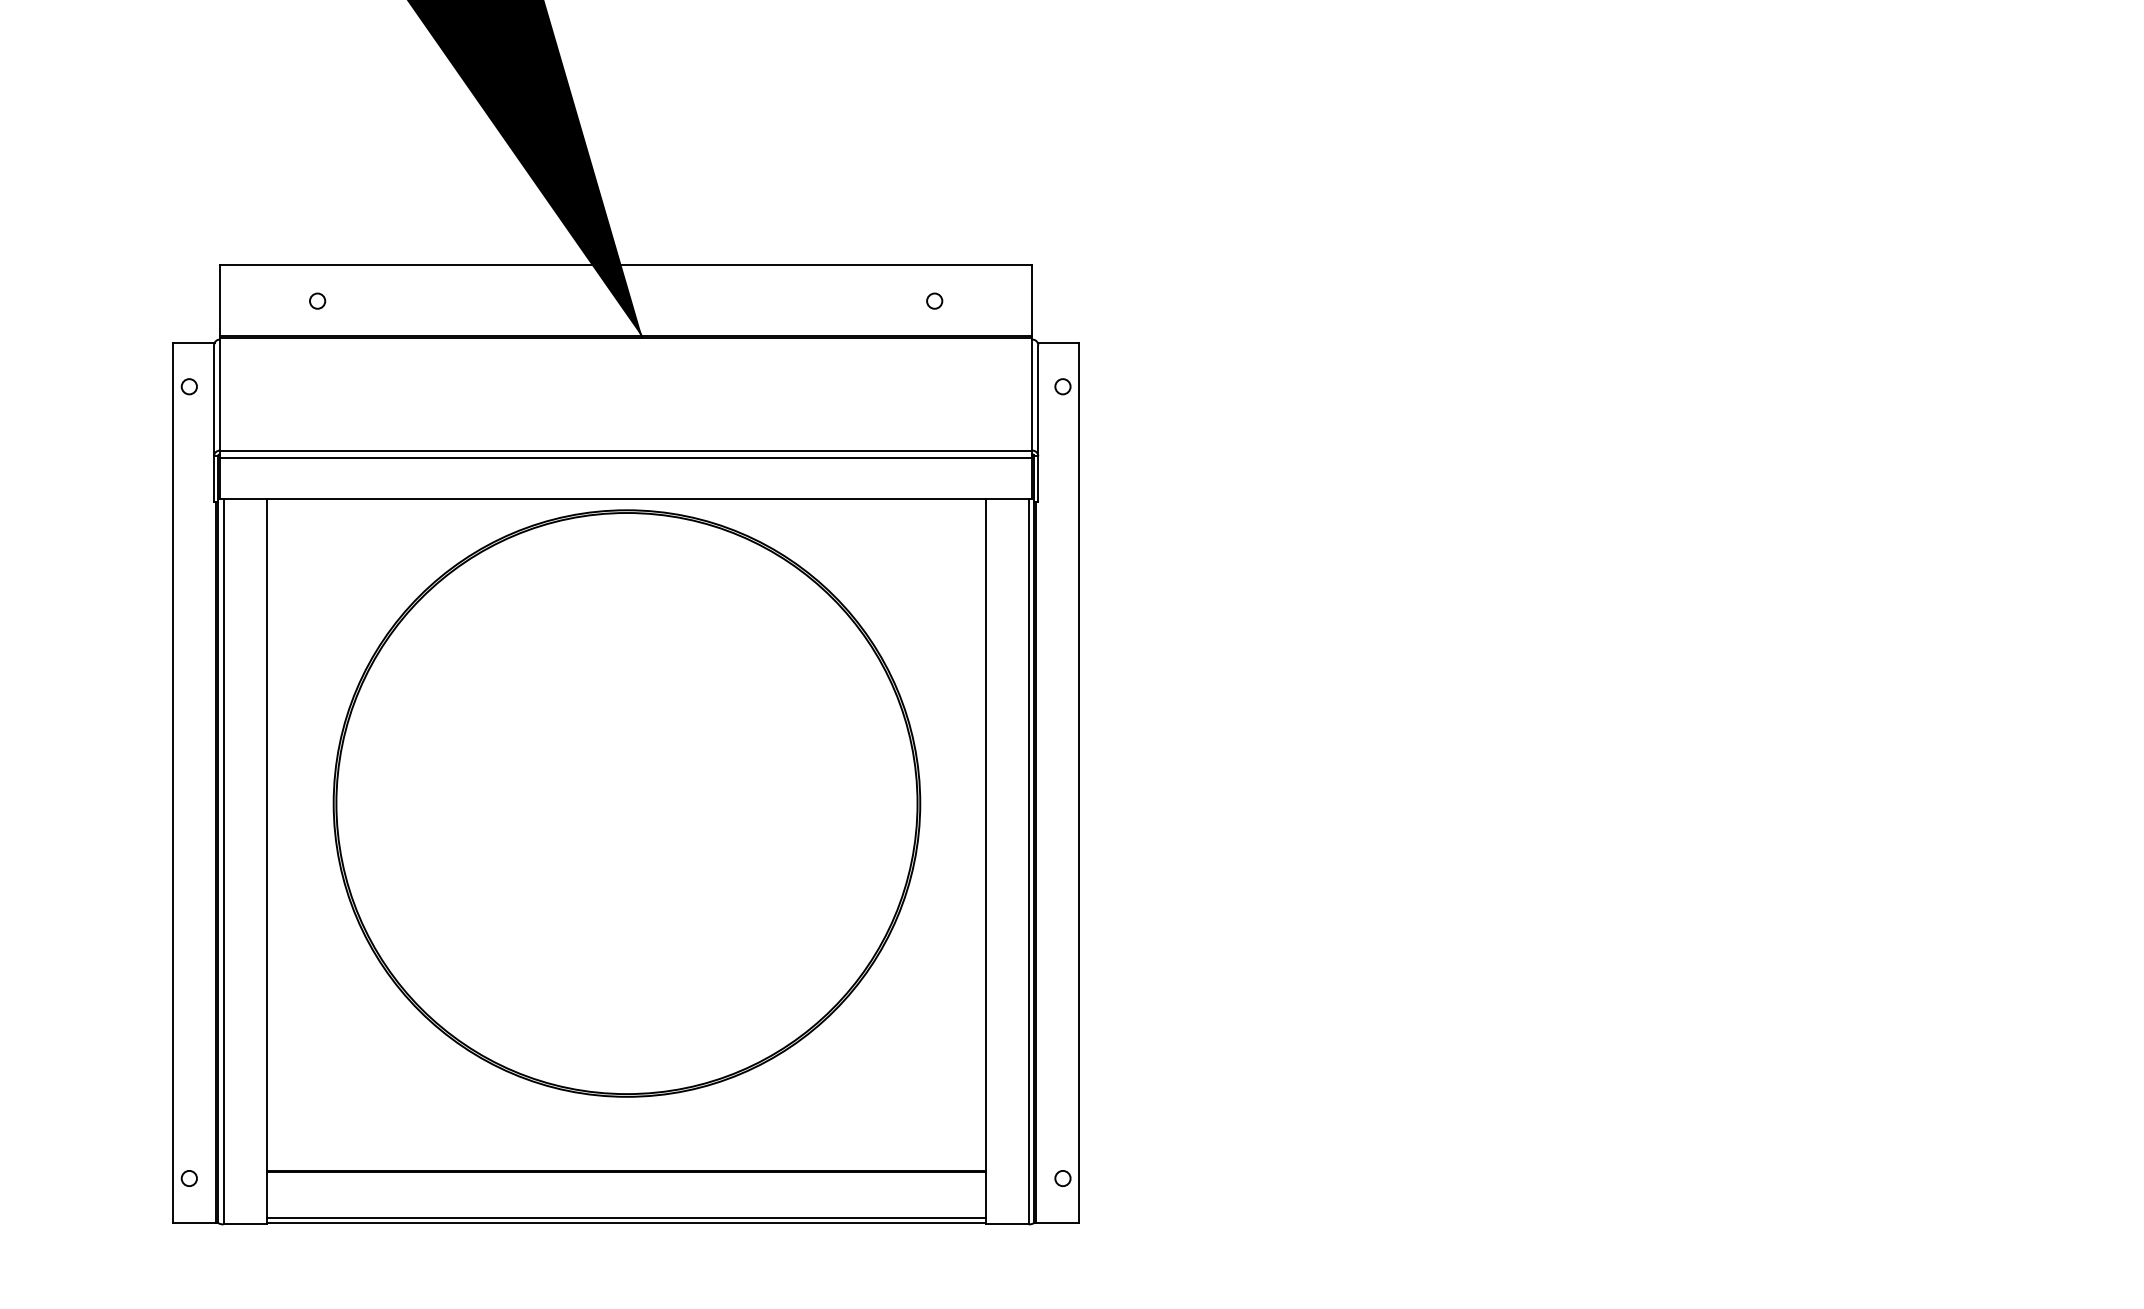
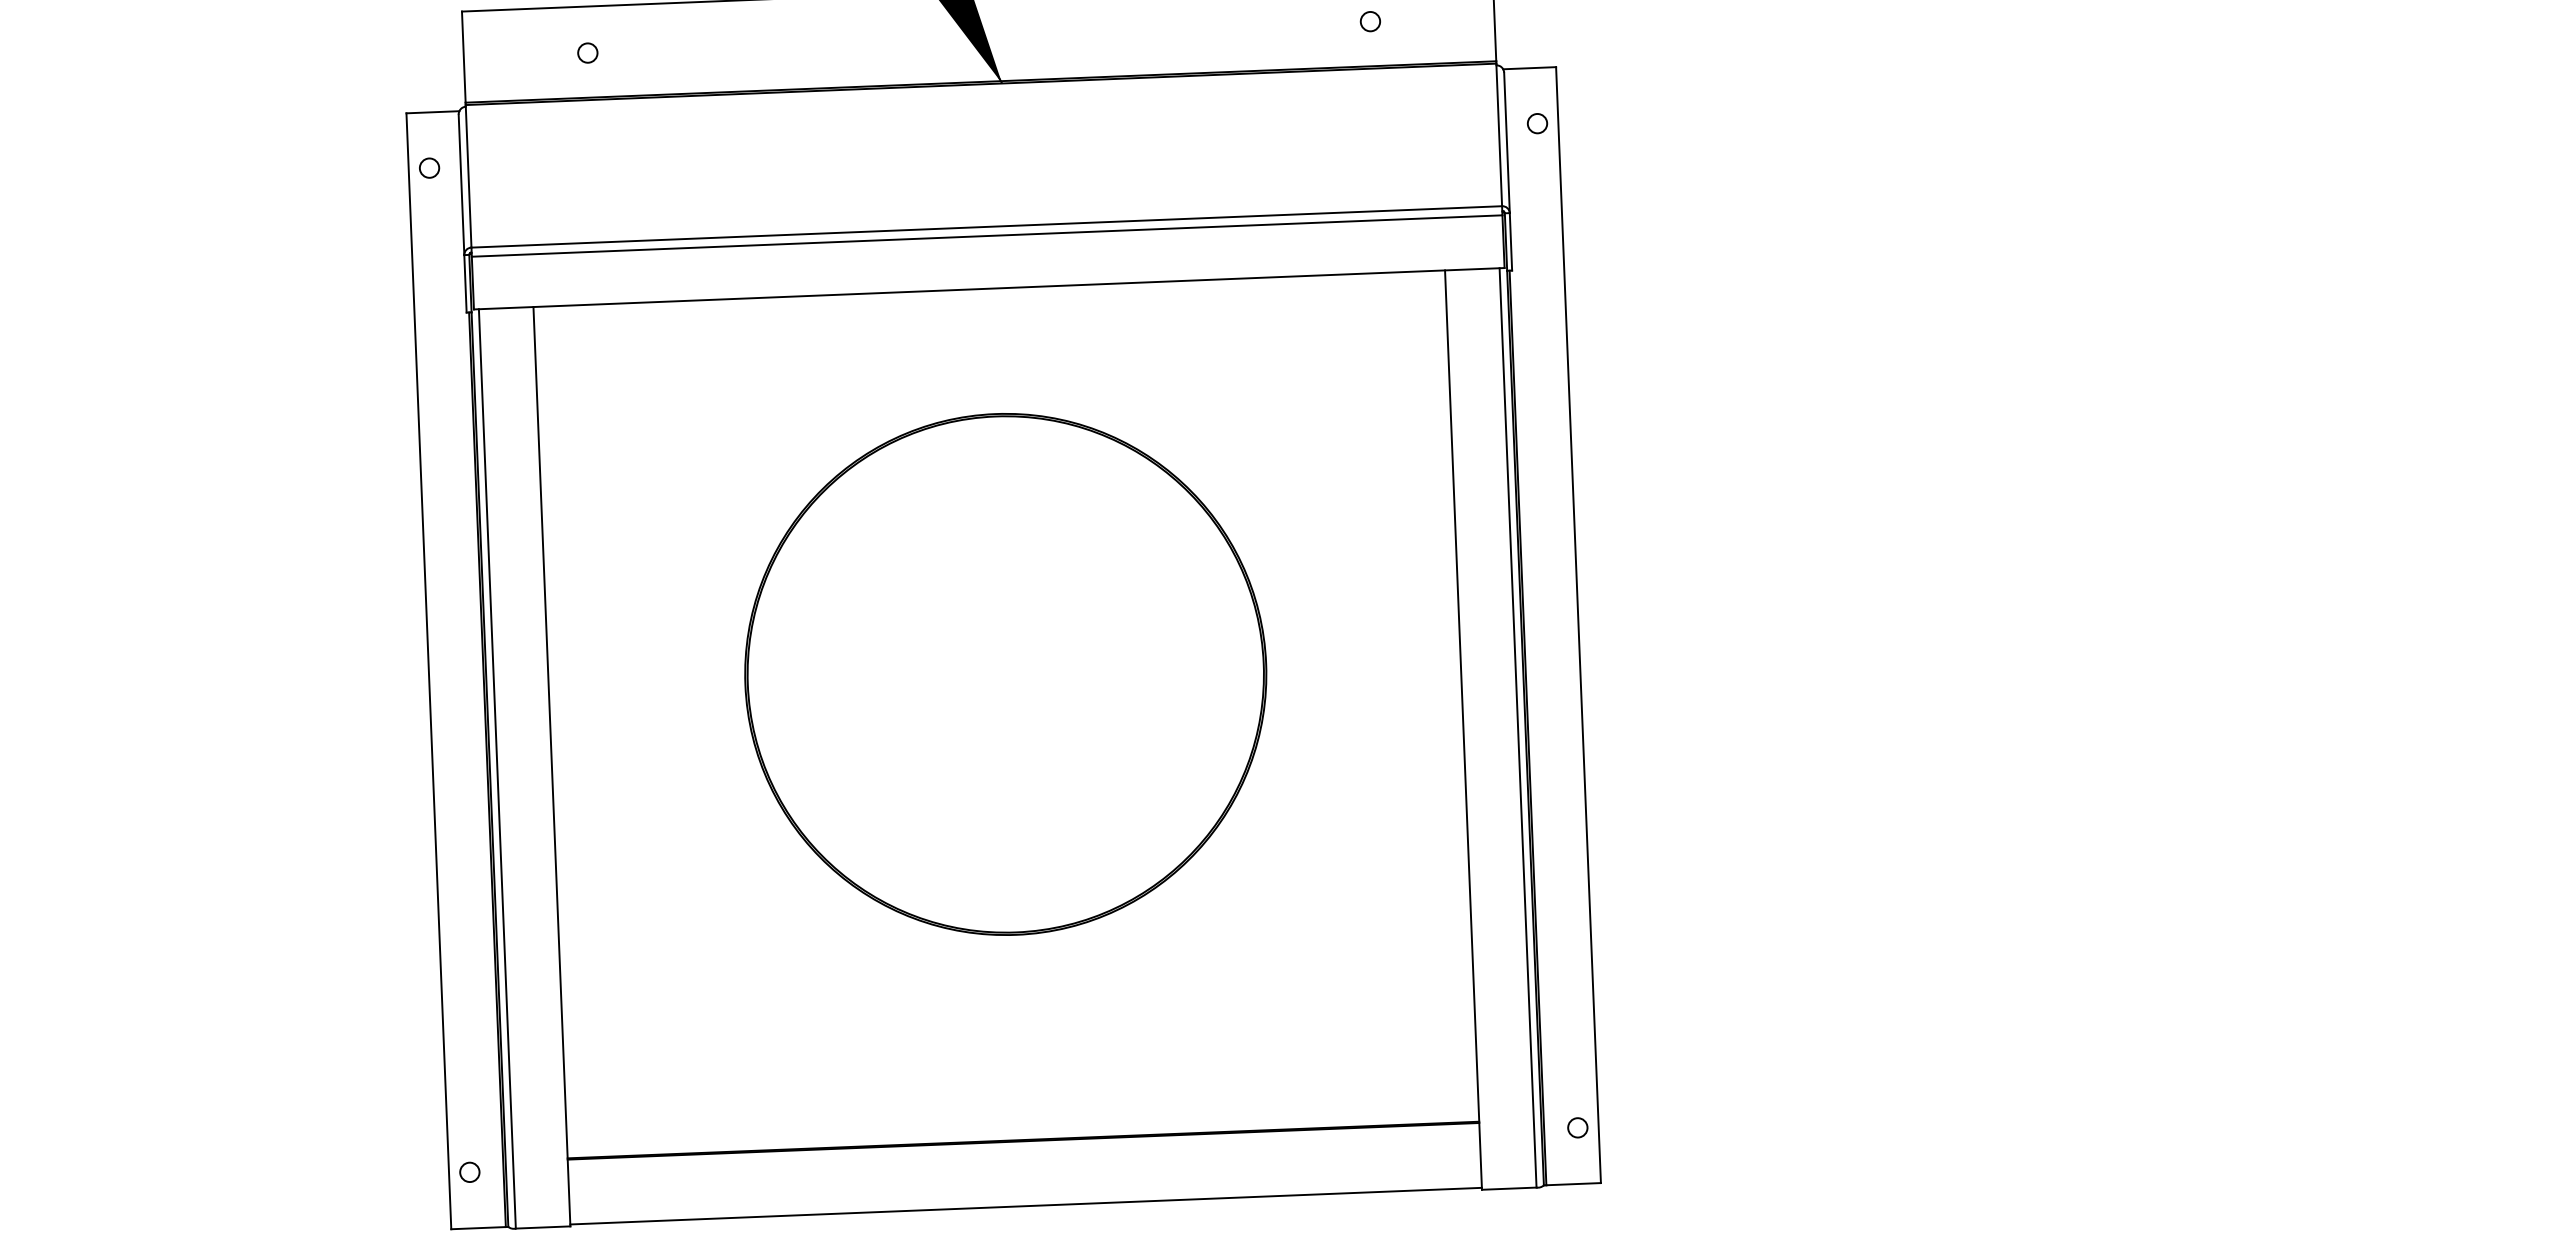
part: (626, 803) -> (1005, 674), size x0.7
line: (625, 1218) -> (1025, 1200), removed

